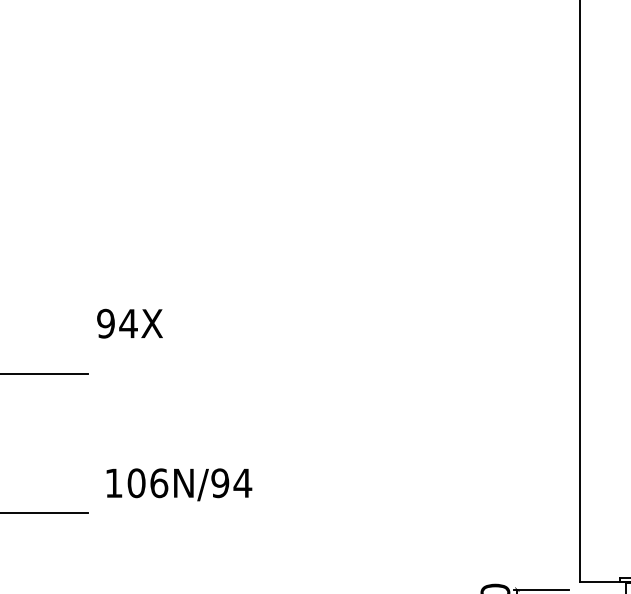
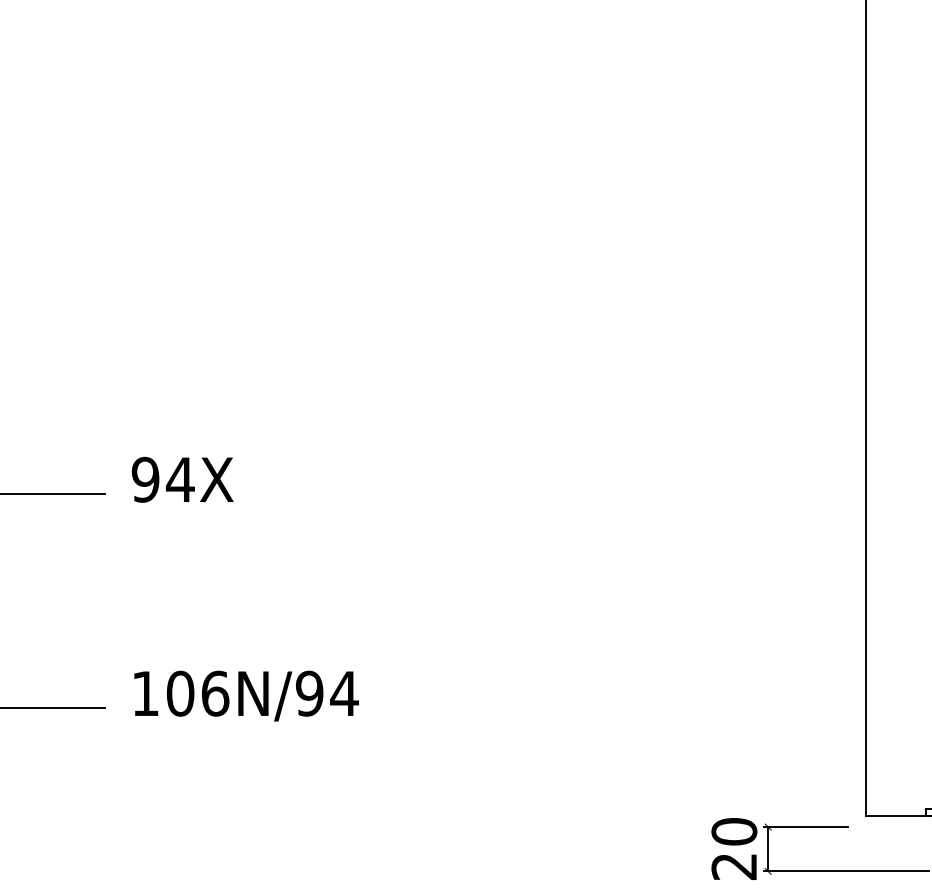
text: (129, 323) -> (181, 479), moved
text: (179, 484) -> (246, 695), moved

